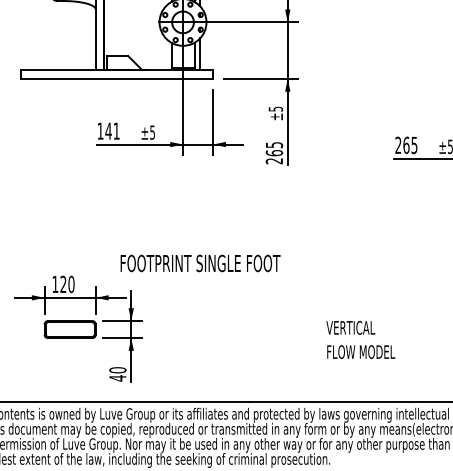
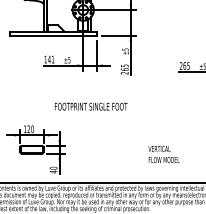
text: (201, 262) -> (91, 106), moved

